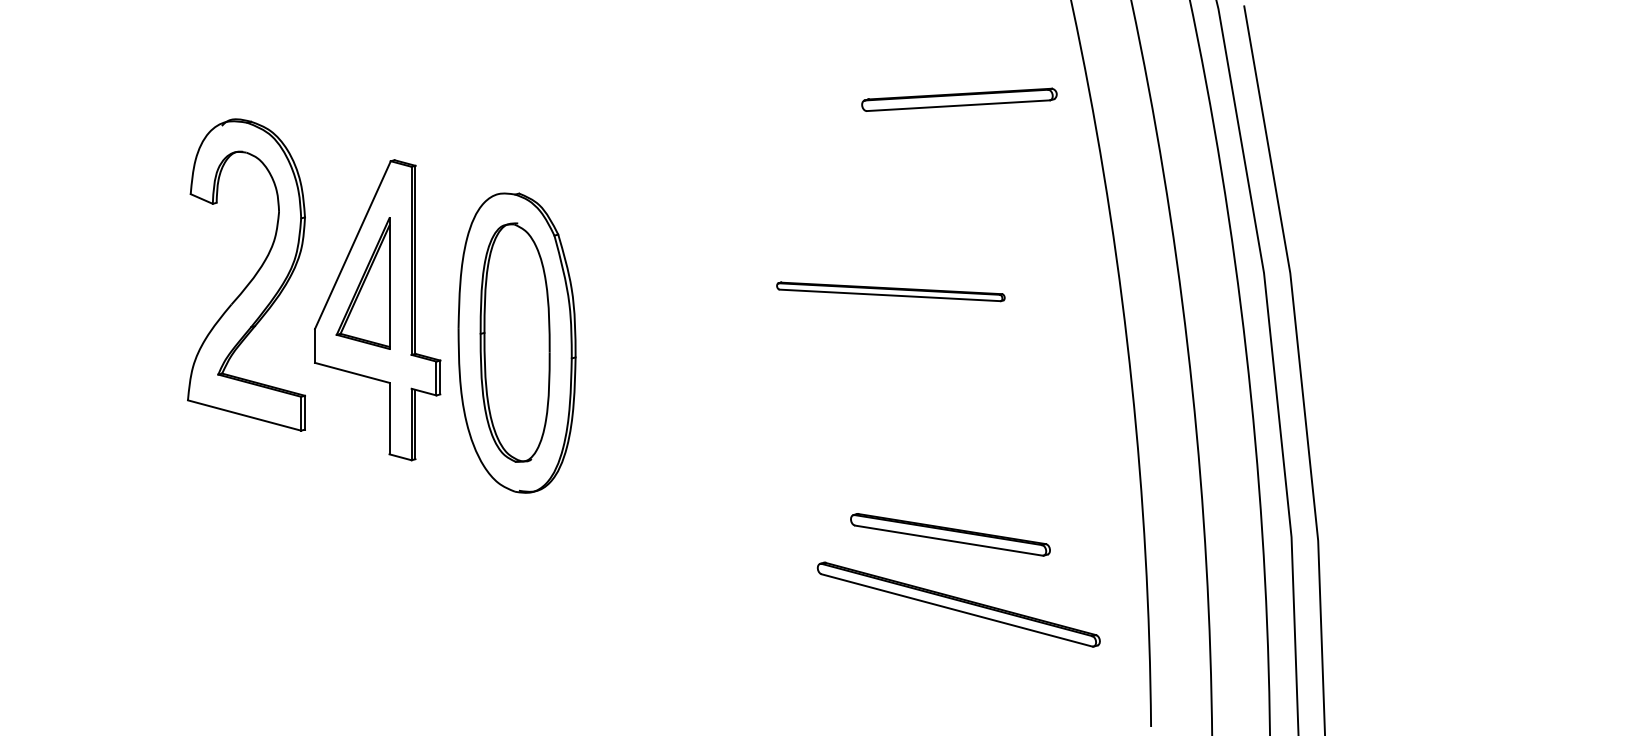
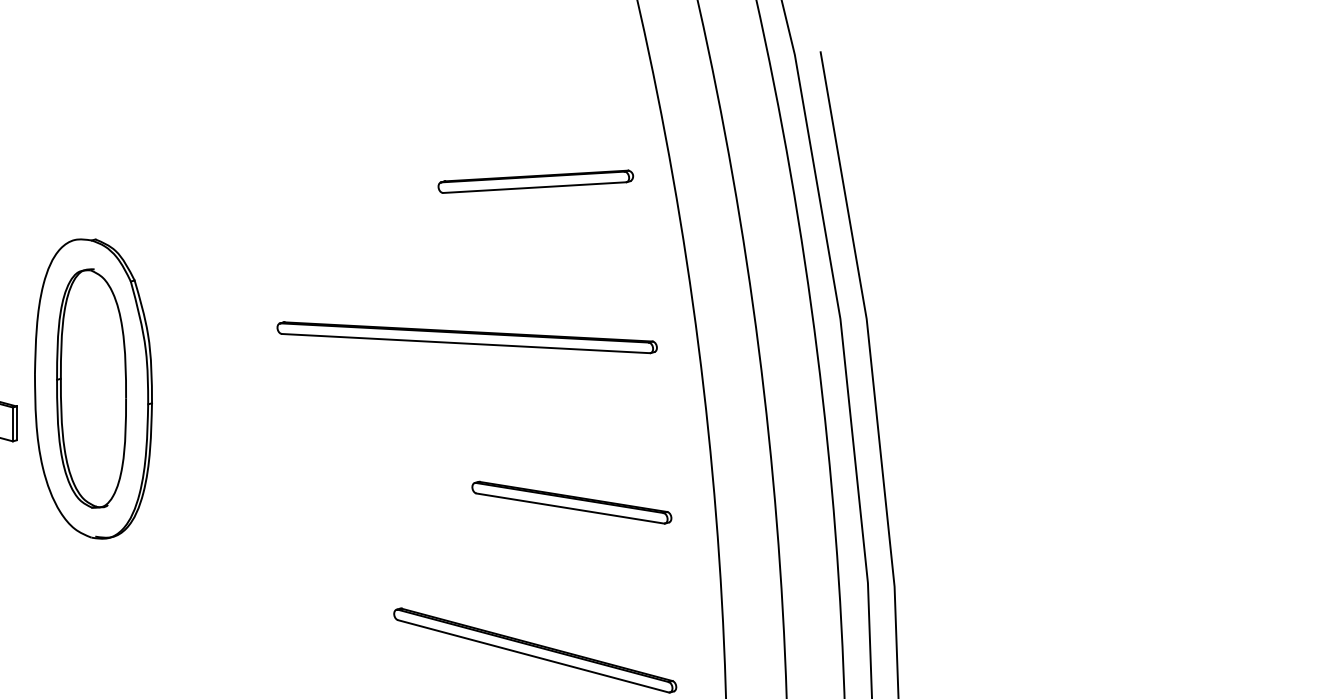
part: (959, 99) -> (535, 181), moved
part: (890, 291) -> (466, 337), size x1.67
part: (950, 534) -> (571, 502), moved

